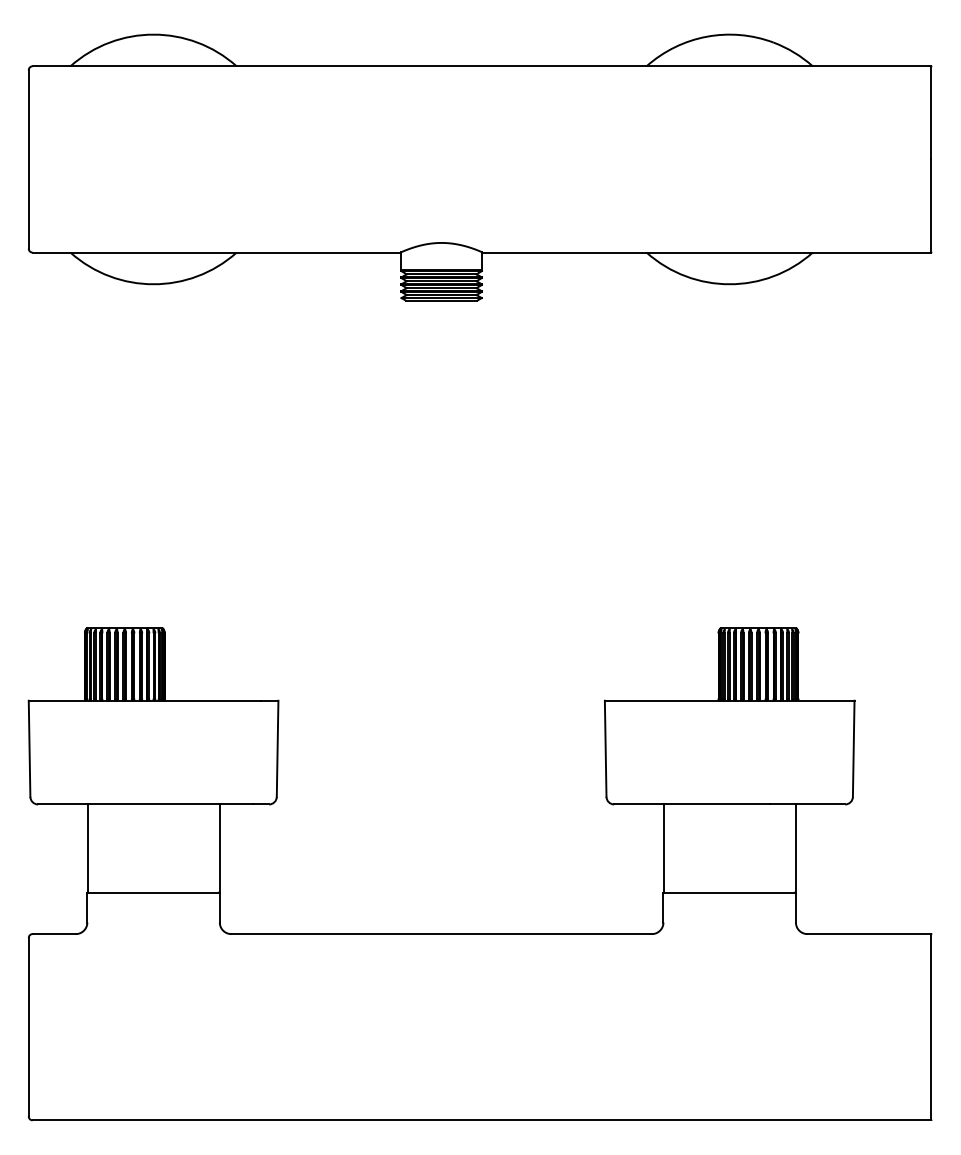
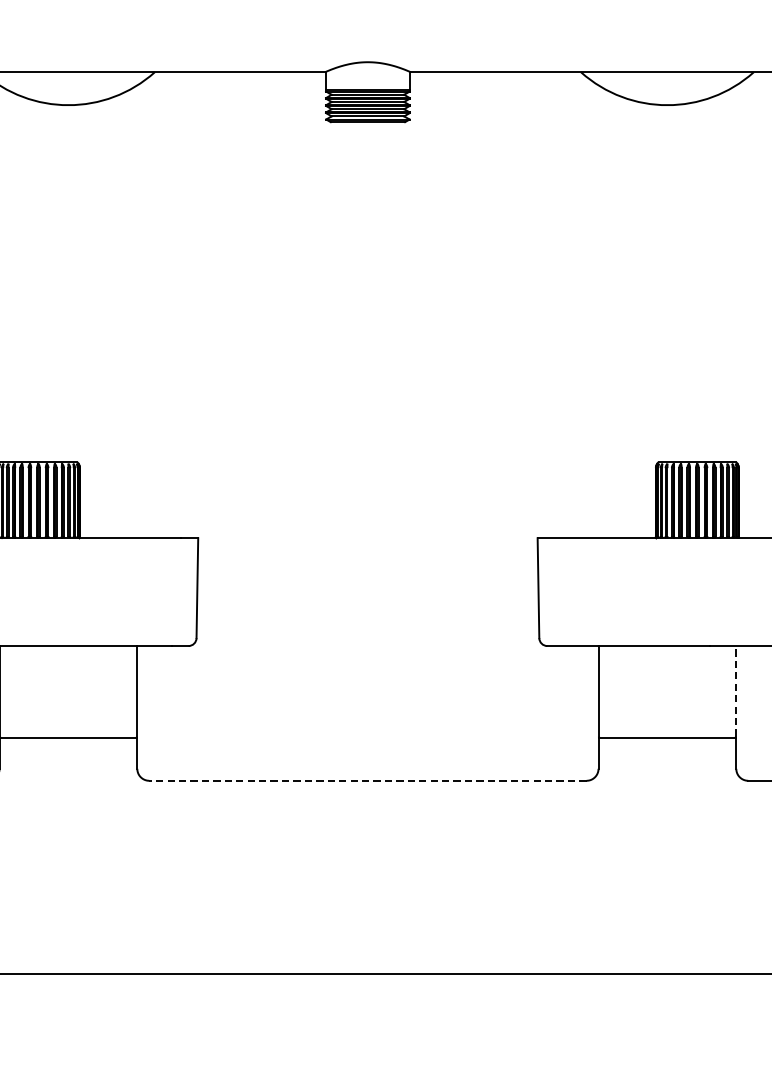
line: (795, 848) -> (735, 691), solid -> dashed
line: (441, 934) -> (367, 781), solid -> dashed

